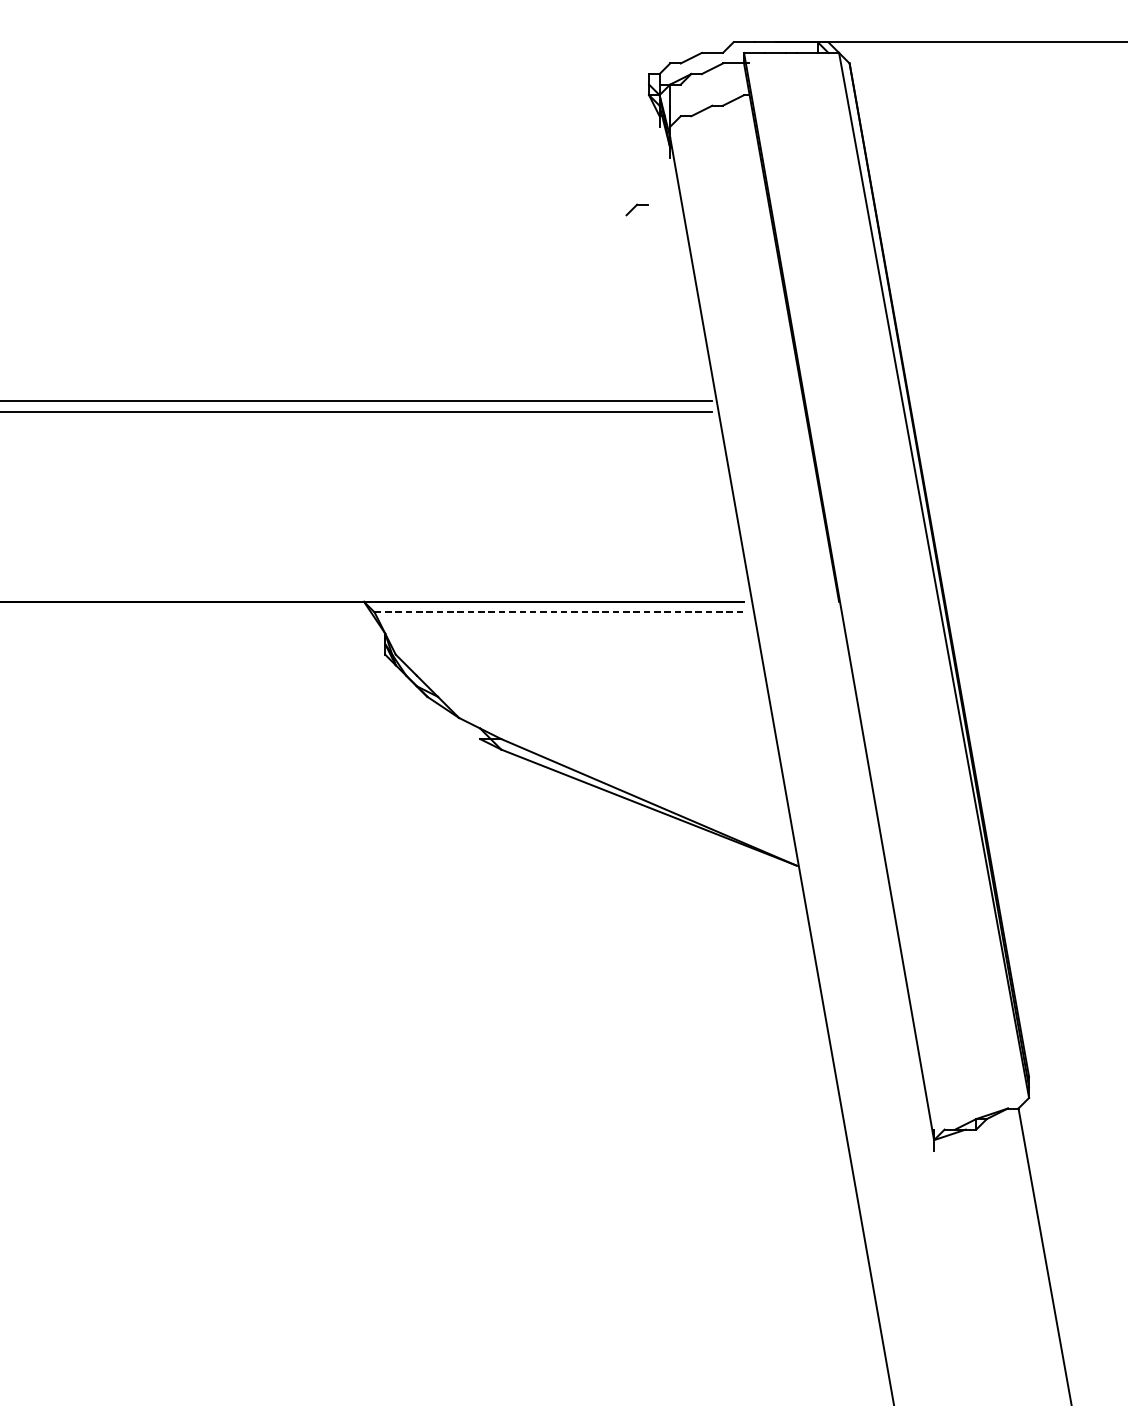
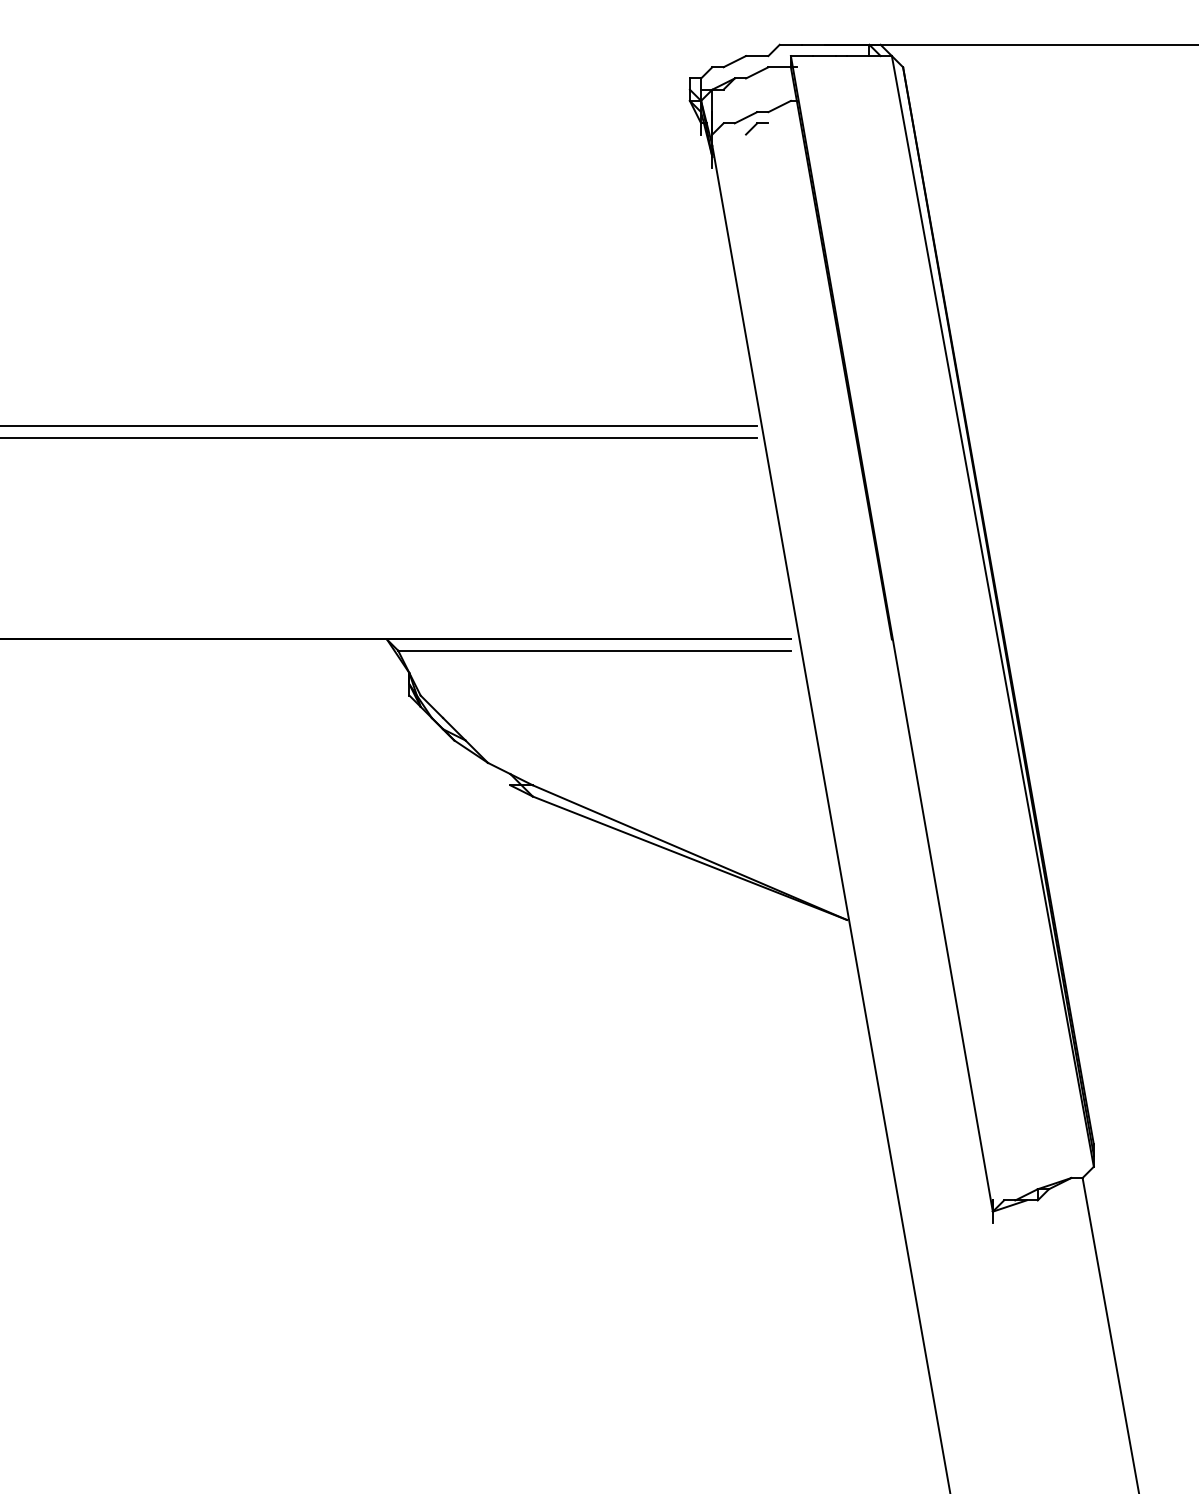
part: (636, 209) -> (756, 128), moved
line: (560, 612) -> (595, 650), dashed -> solid

